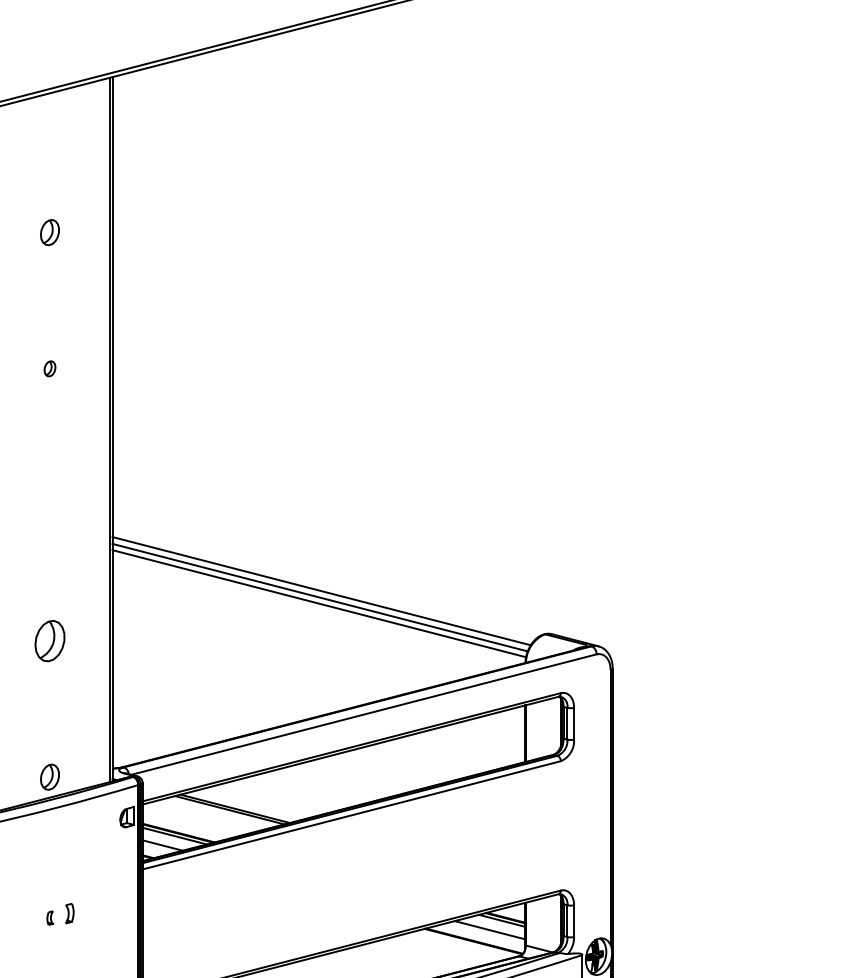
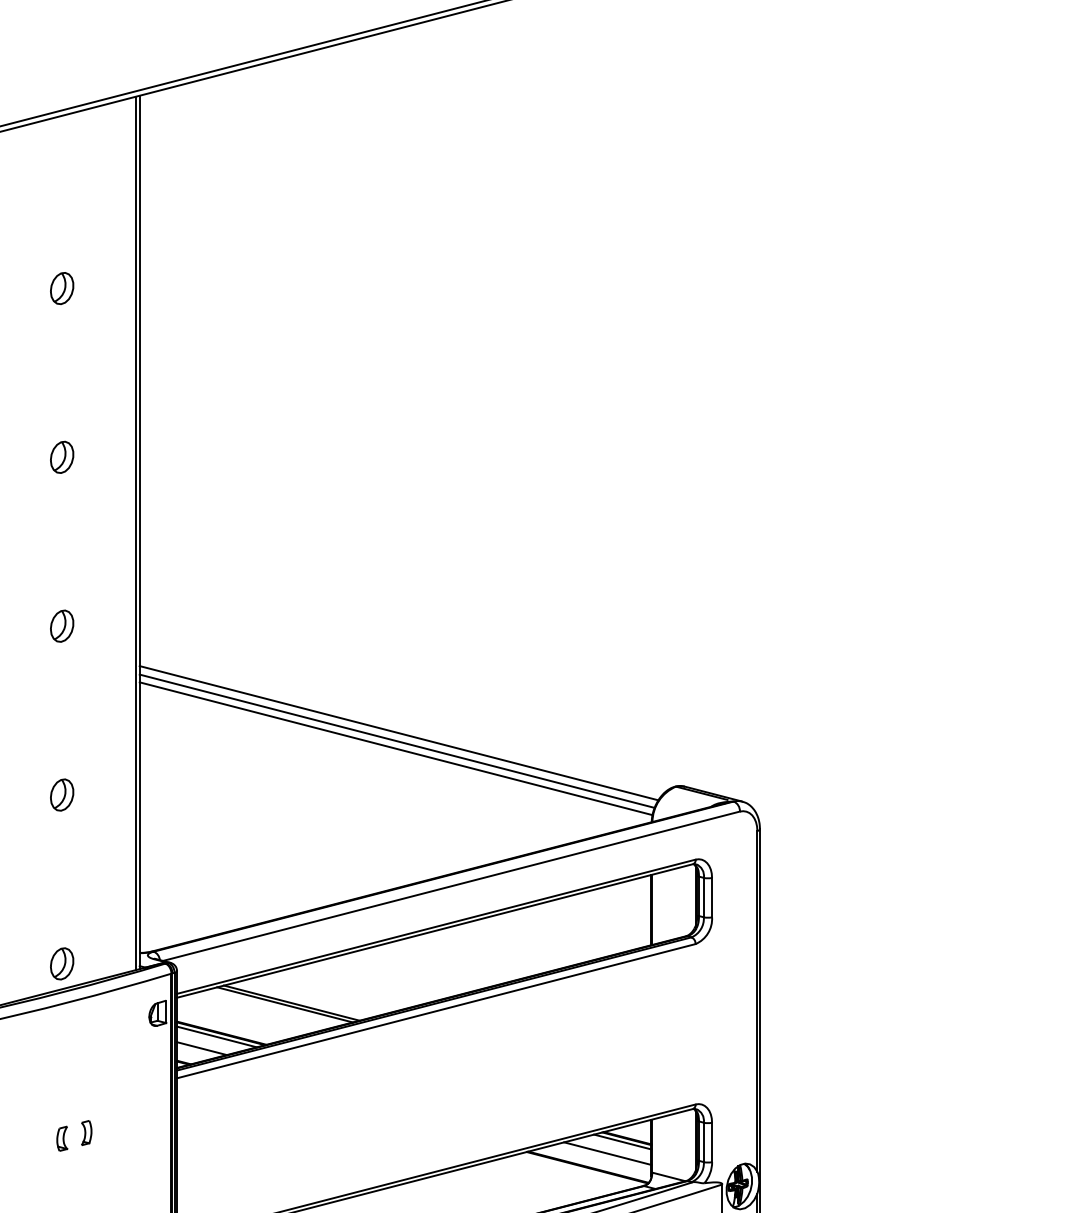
part: (49, 368) -> (61, 457), size x1.67
part: (49, 504) -> (61, 625), added
part: (49, 640) -> (61, 794), size x0.62
part: (50, 917) -> (62, 1137), size x1.43

